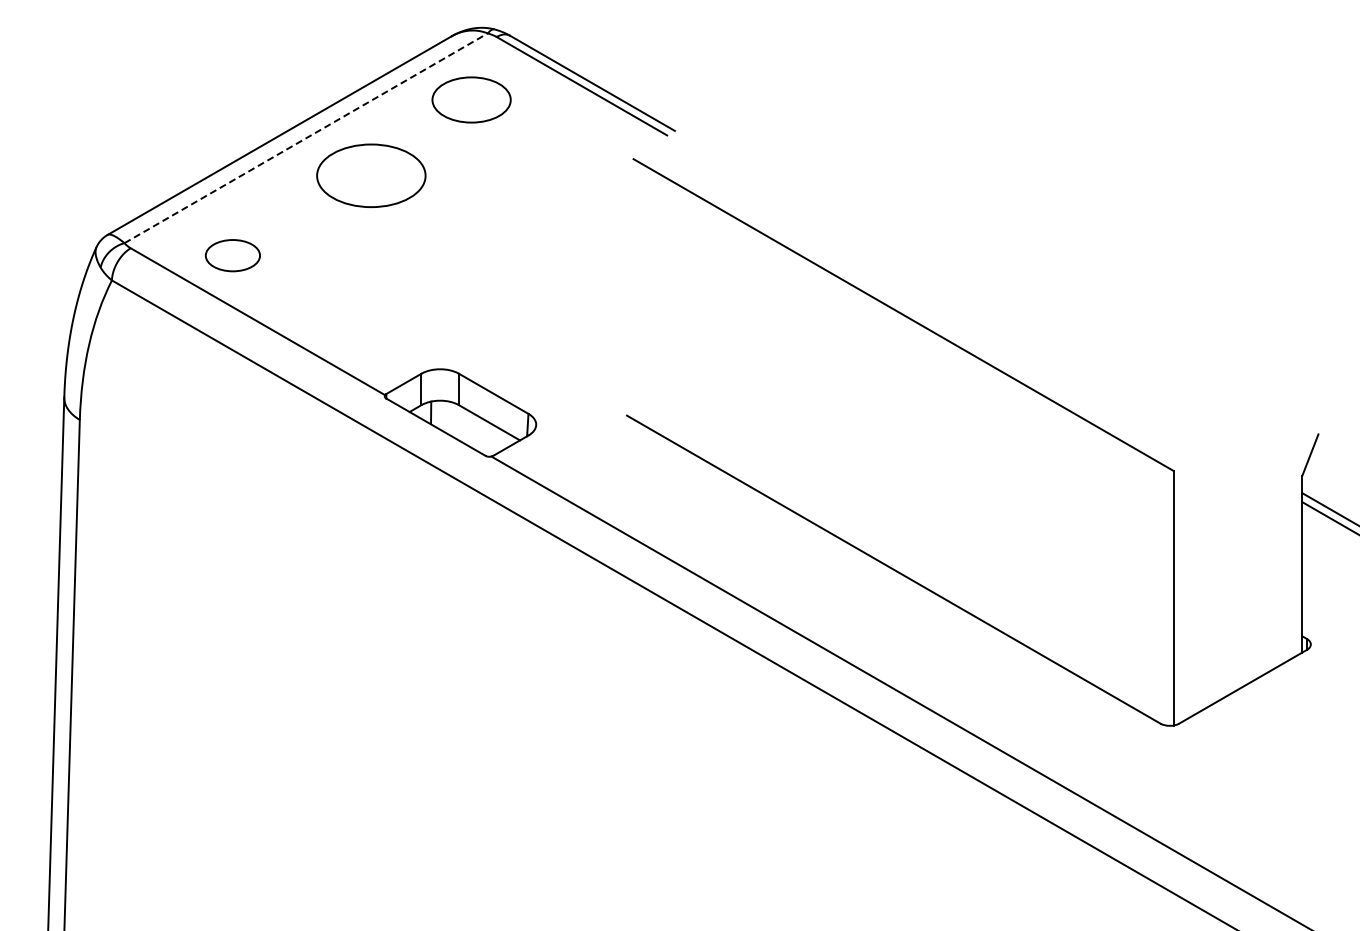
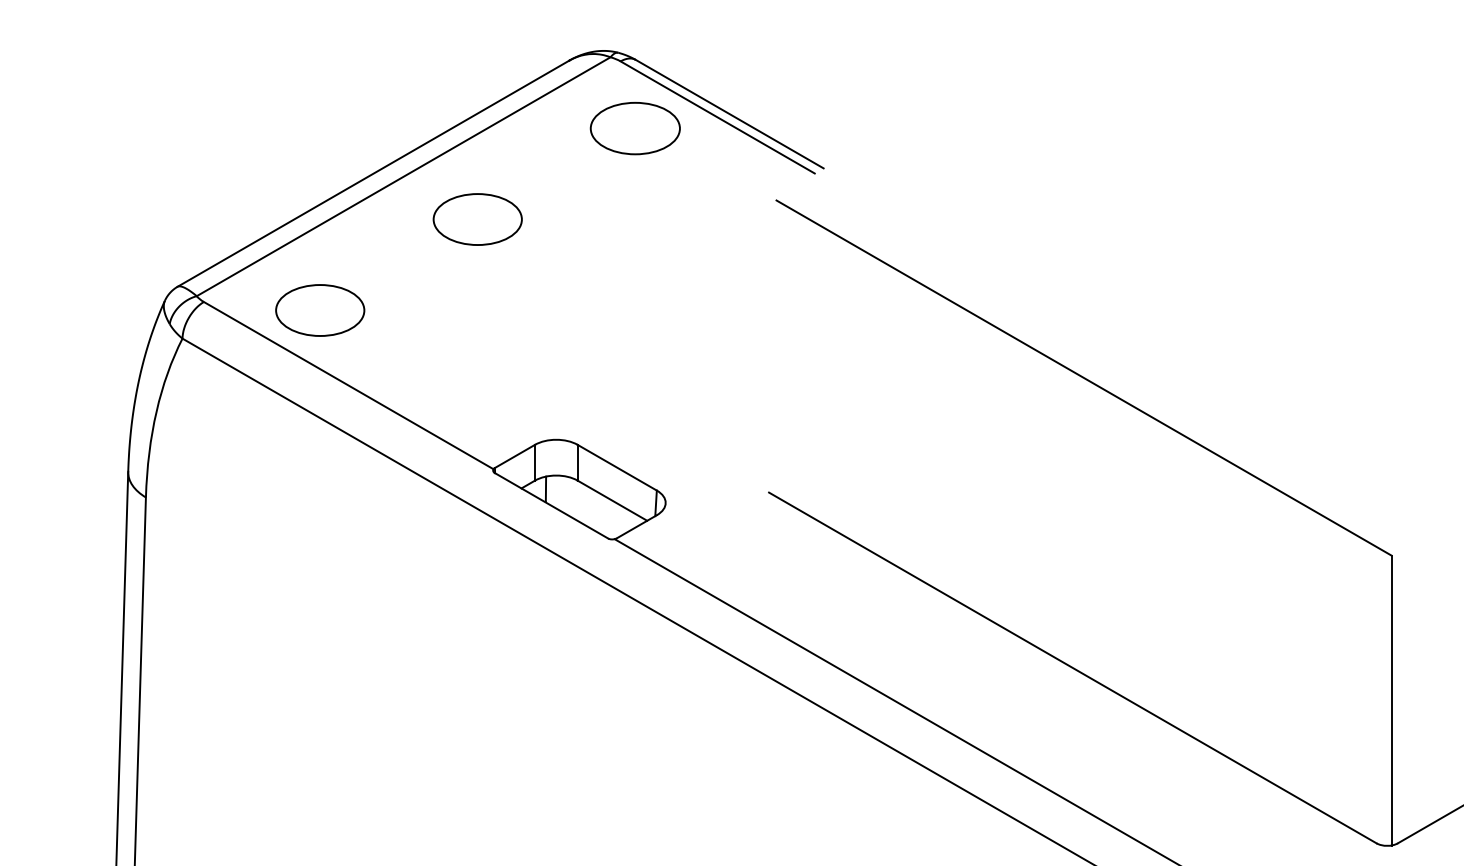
part: (471, 99) -> (635, 128), moved
line: (306, 138) -> (404, 176), dashed -> solid
part: (370, 175) -> (476, 219), size x0.71
part: (232, 255) -> (319, 310), size x1.43

